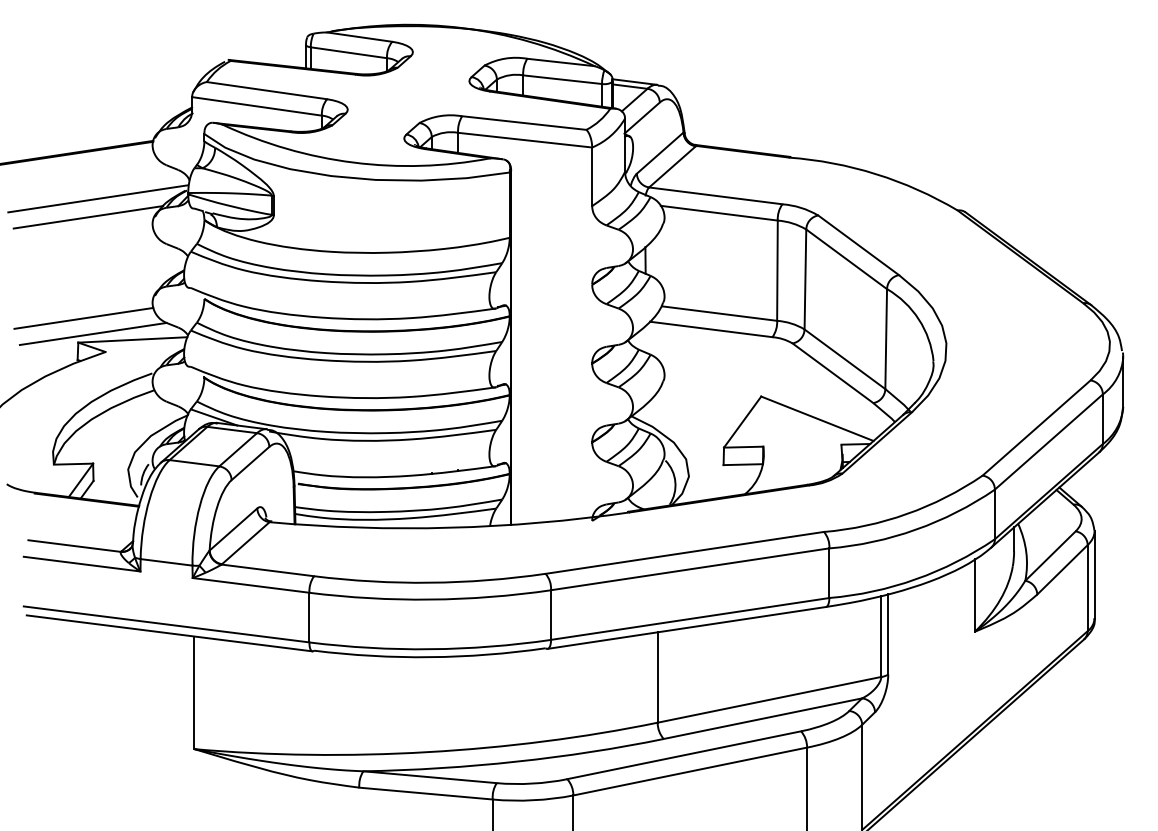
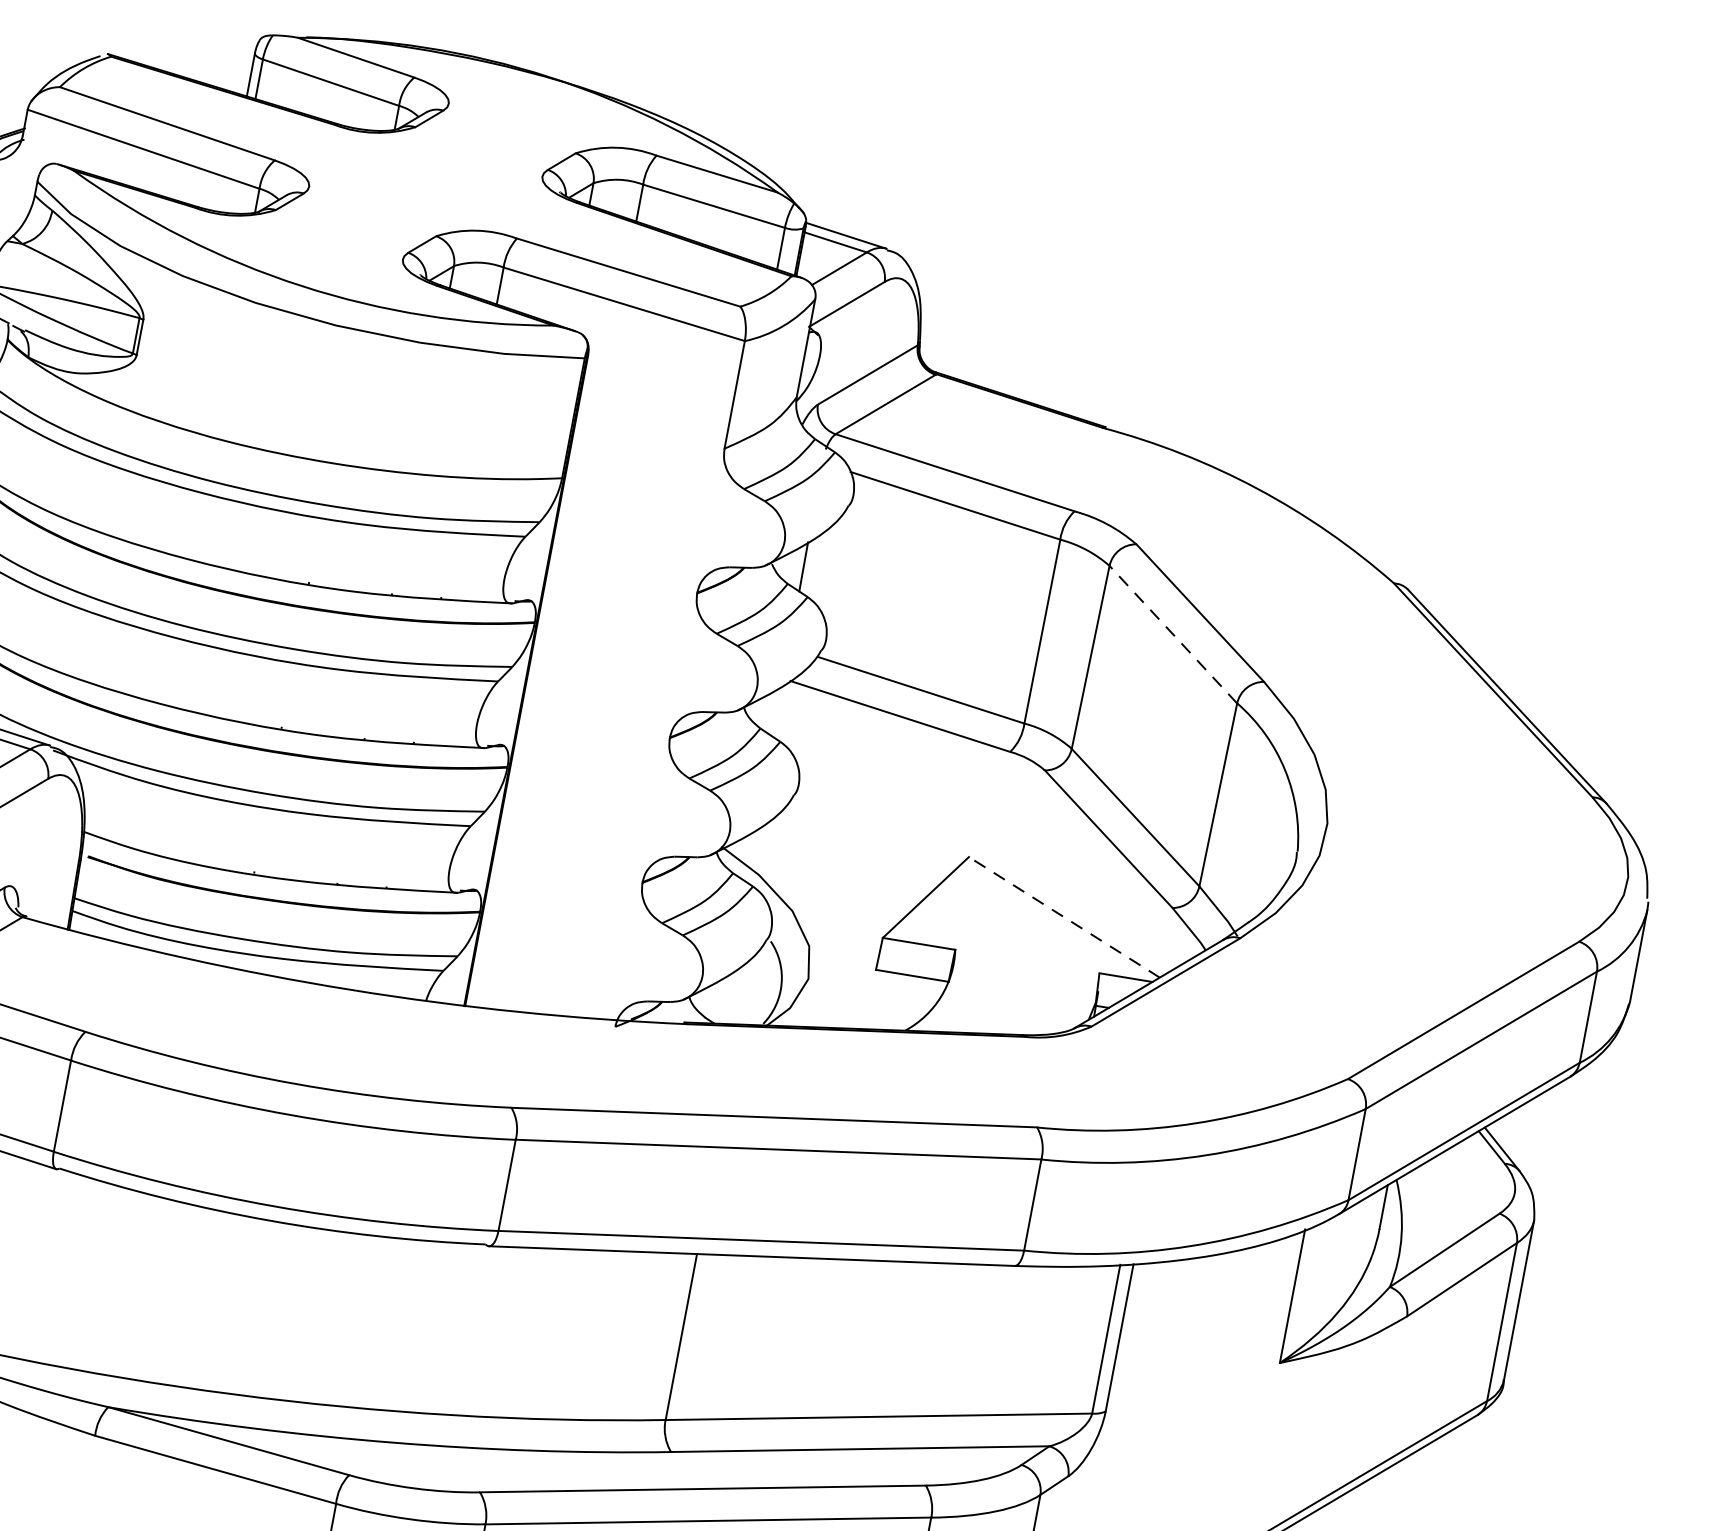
line: (846, 259) -> (1173, 634), solid -> dashed
line: (816, 418) -> (1062, 916), solid -> dashed

